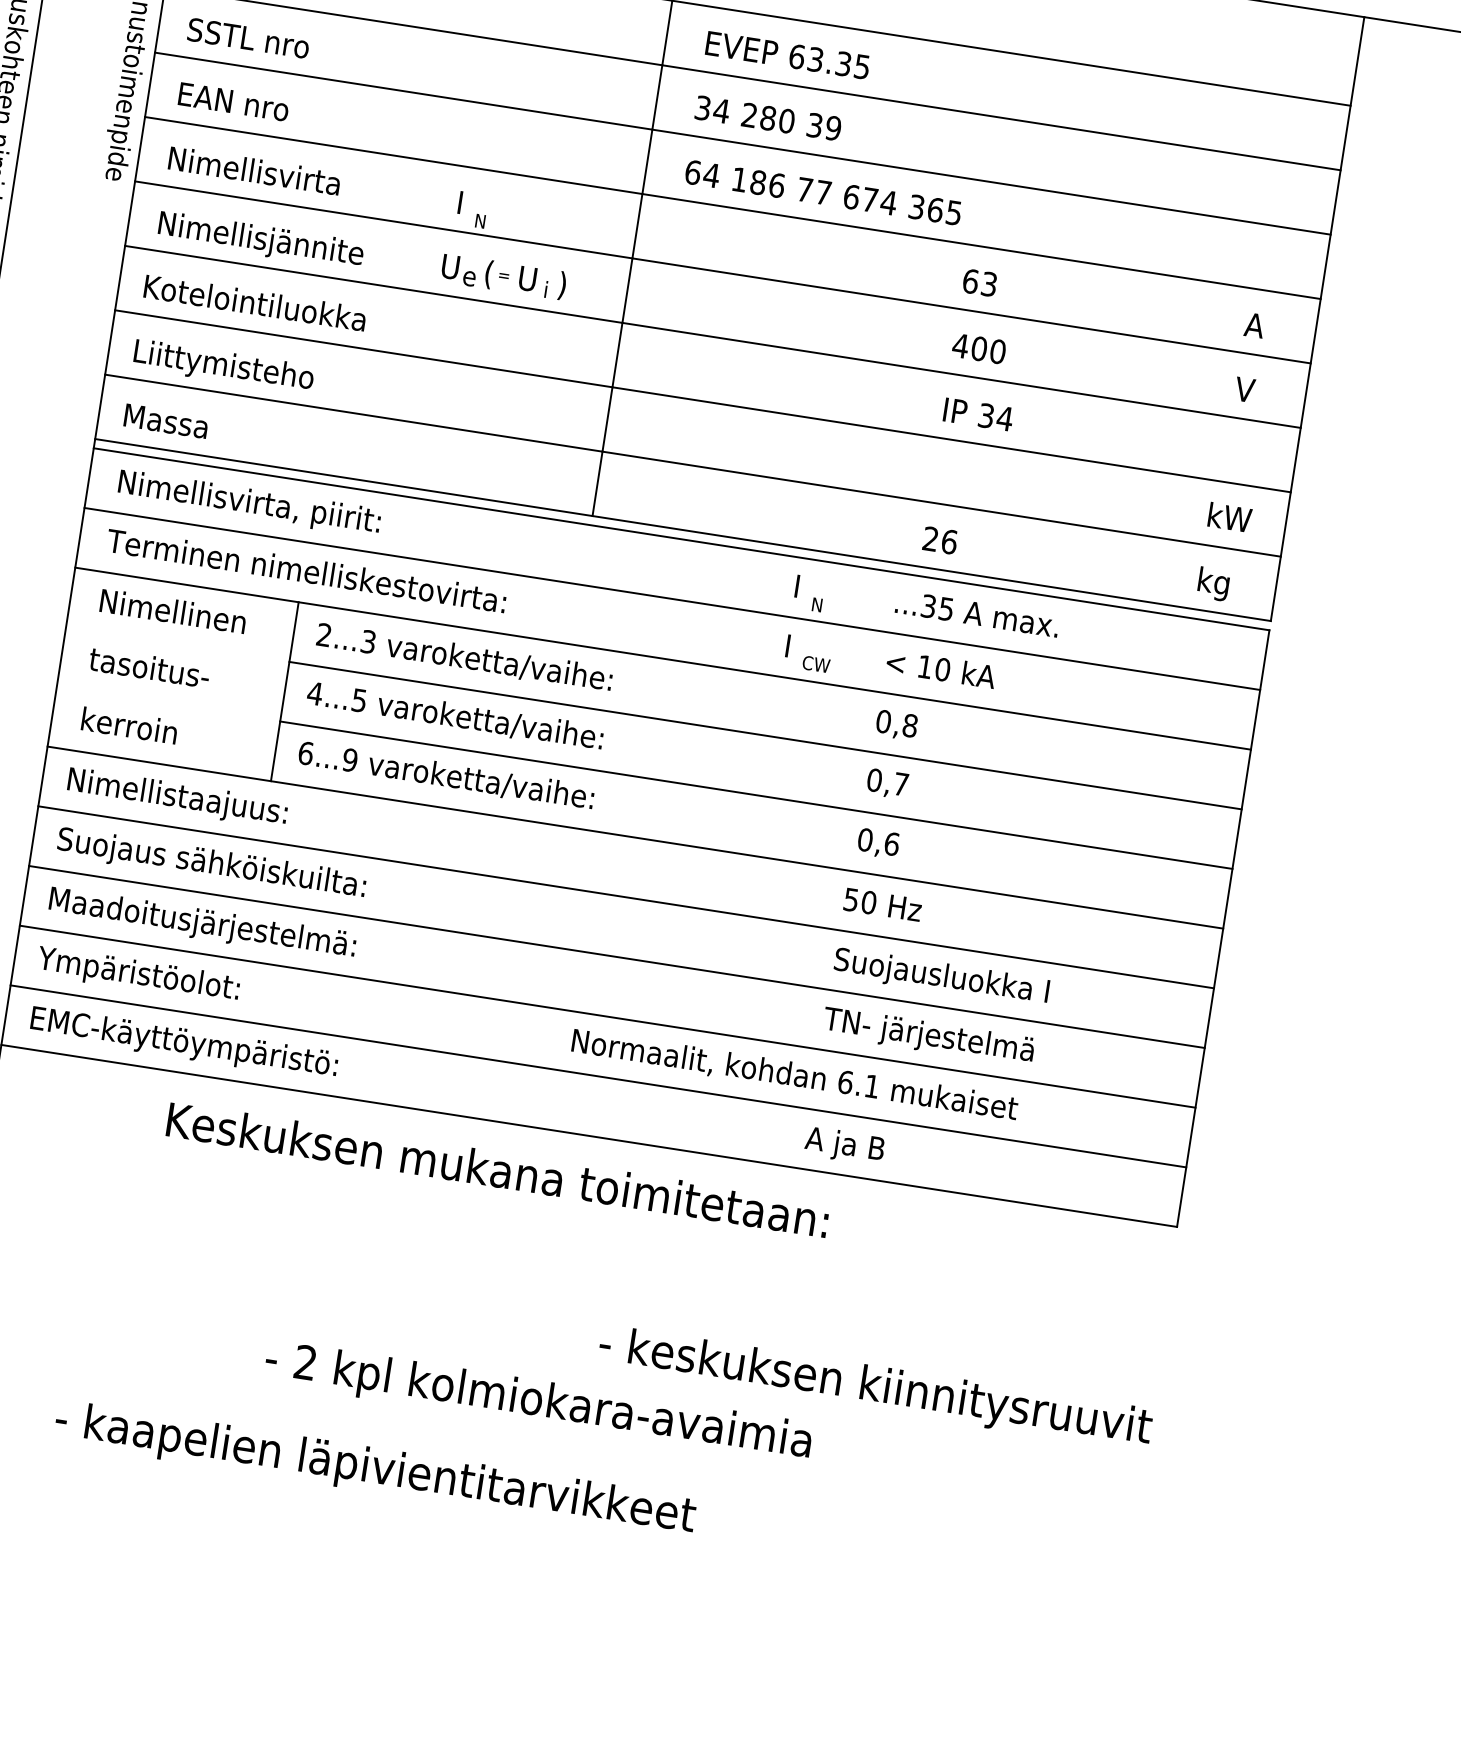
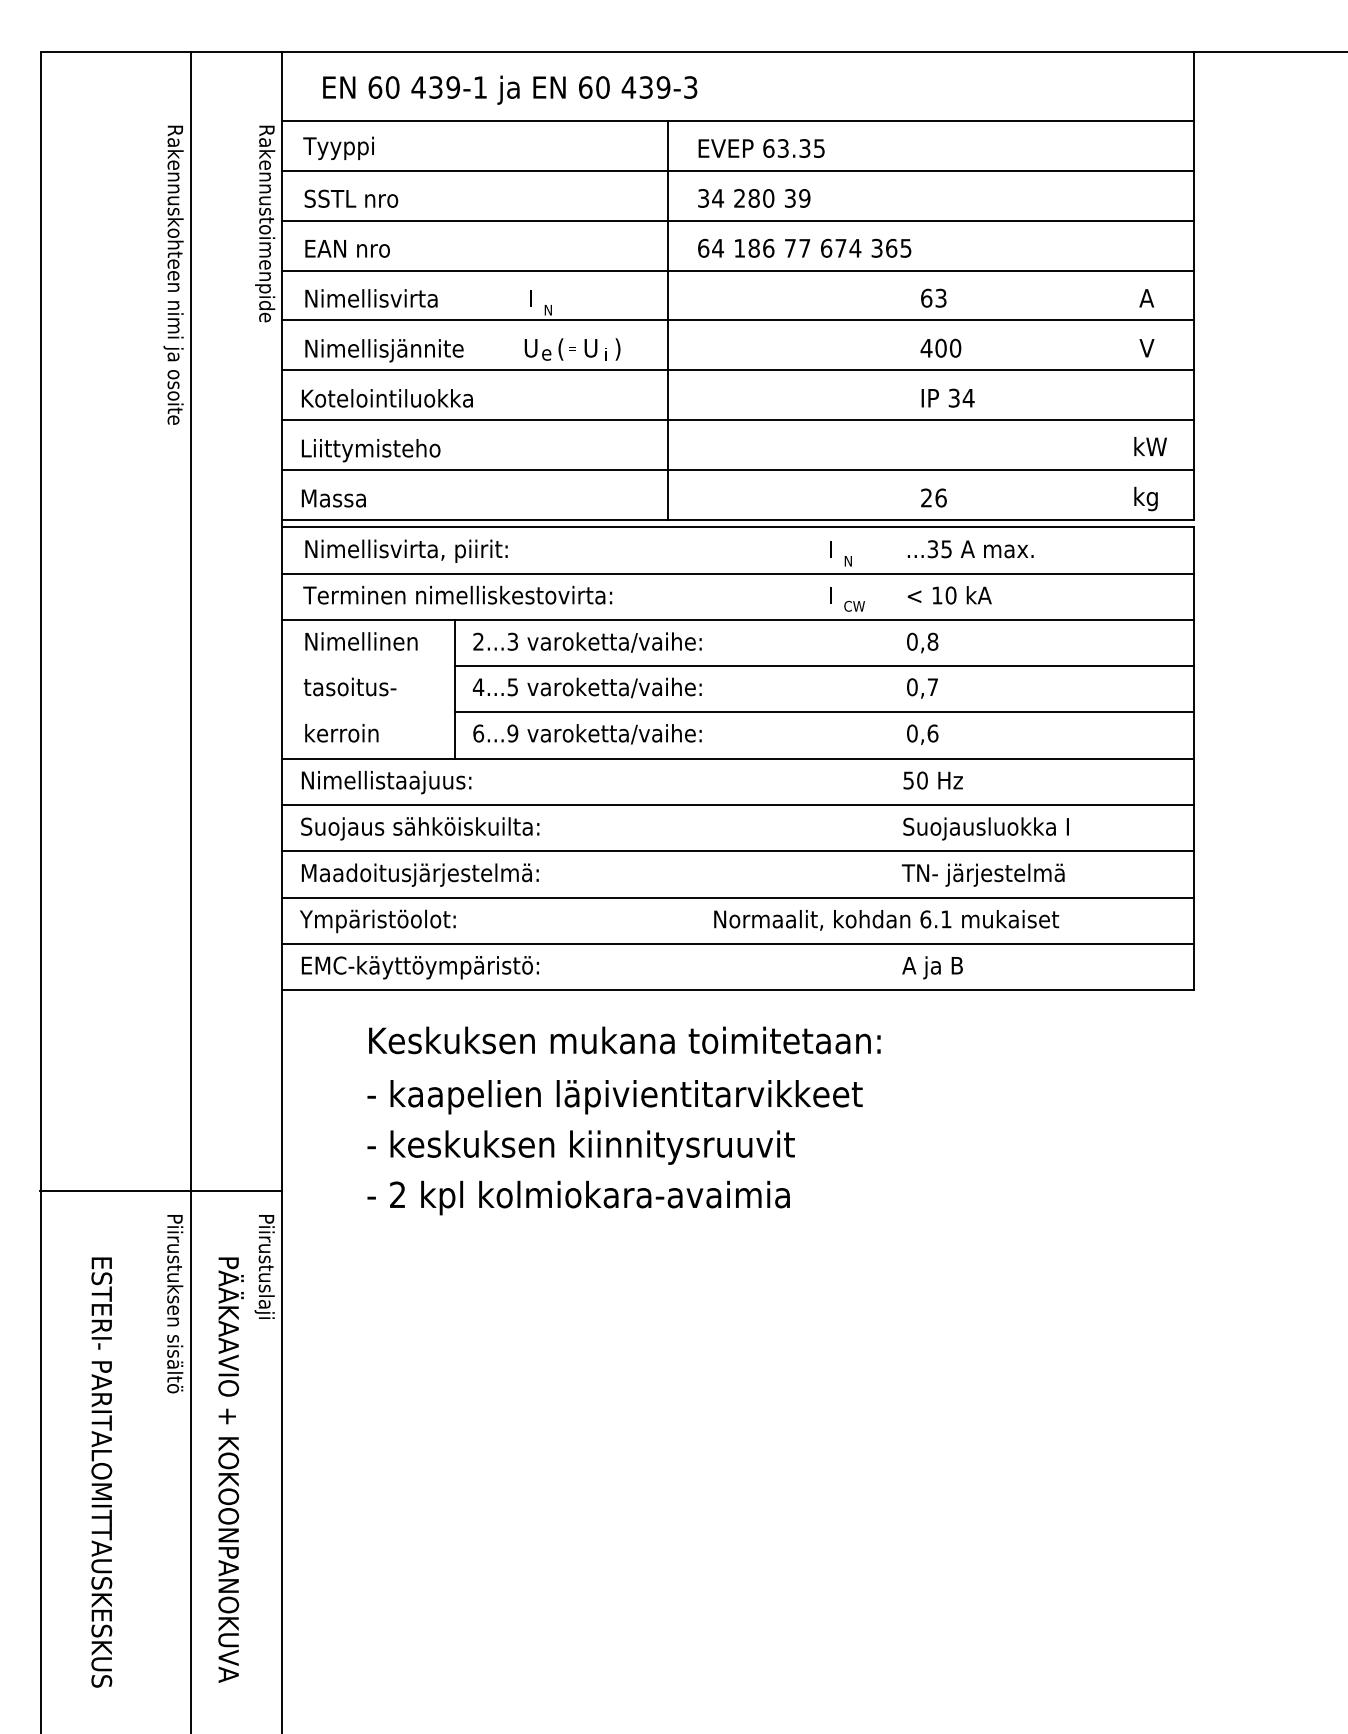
text: (497, 1169) -> (624, 1040), moved
text: (874, 1388) -> (580, 1147), moved
text: (538, 1402) -> (578, 1197), moved
text: (374, 1470) -> (614, 1097), moved

